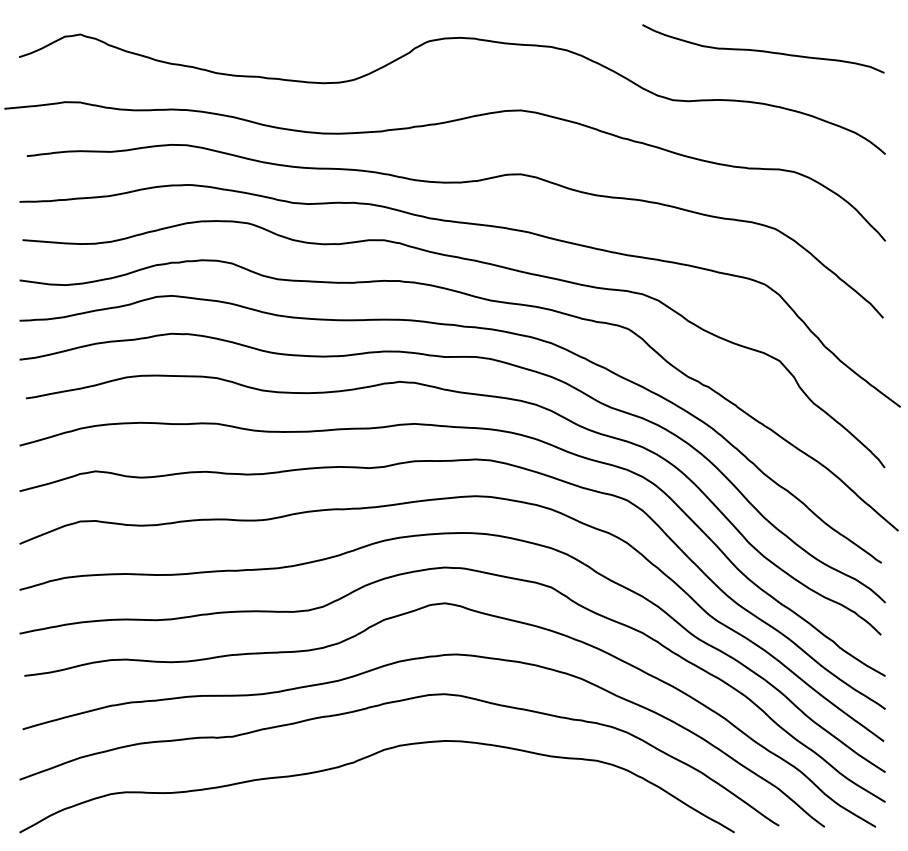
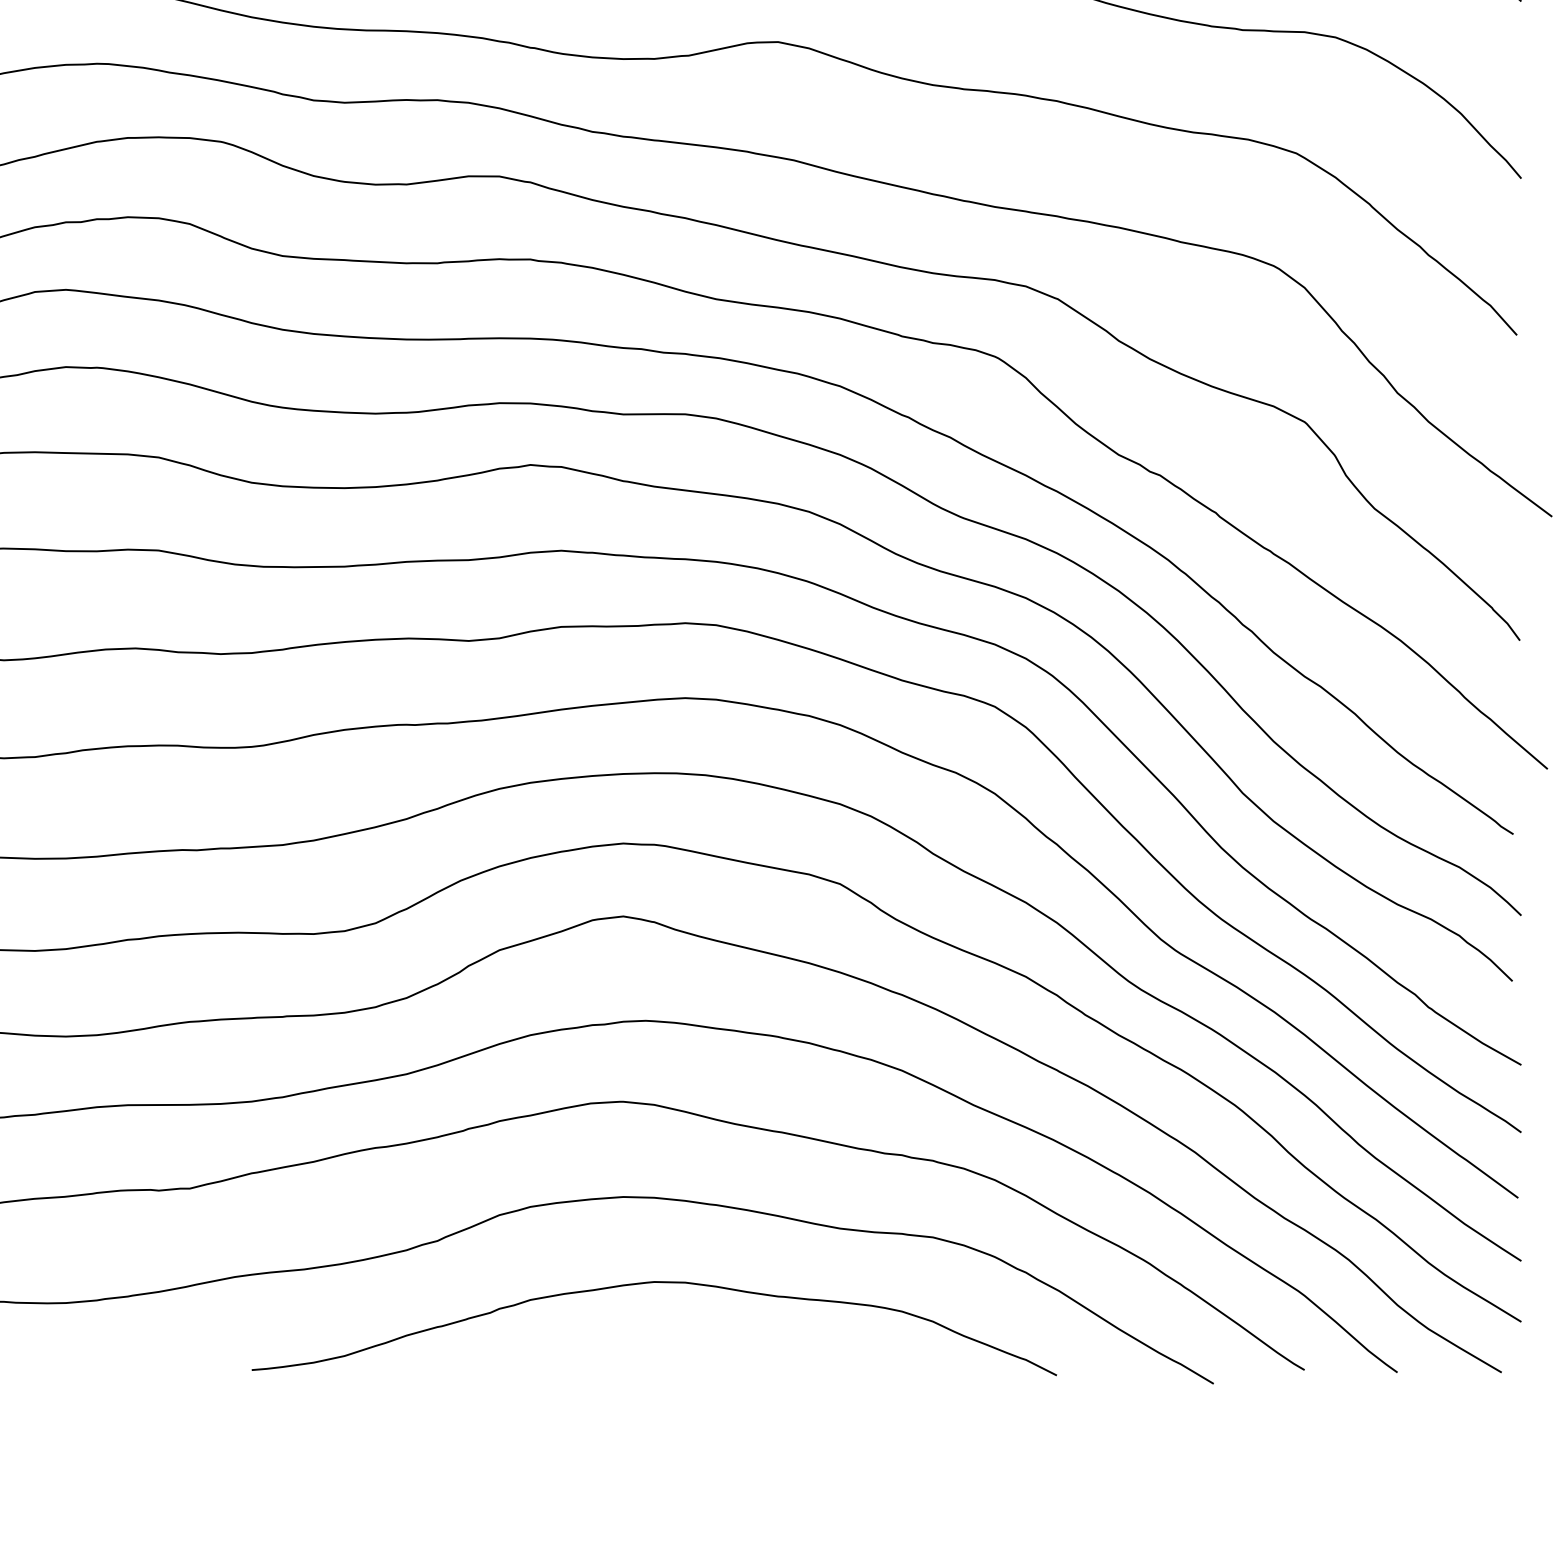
curve: (454, 784) -> (642, 1285), added

